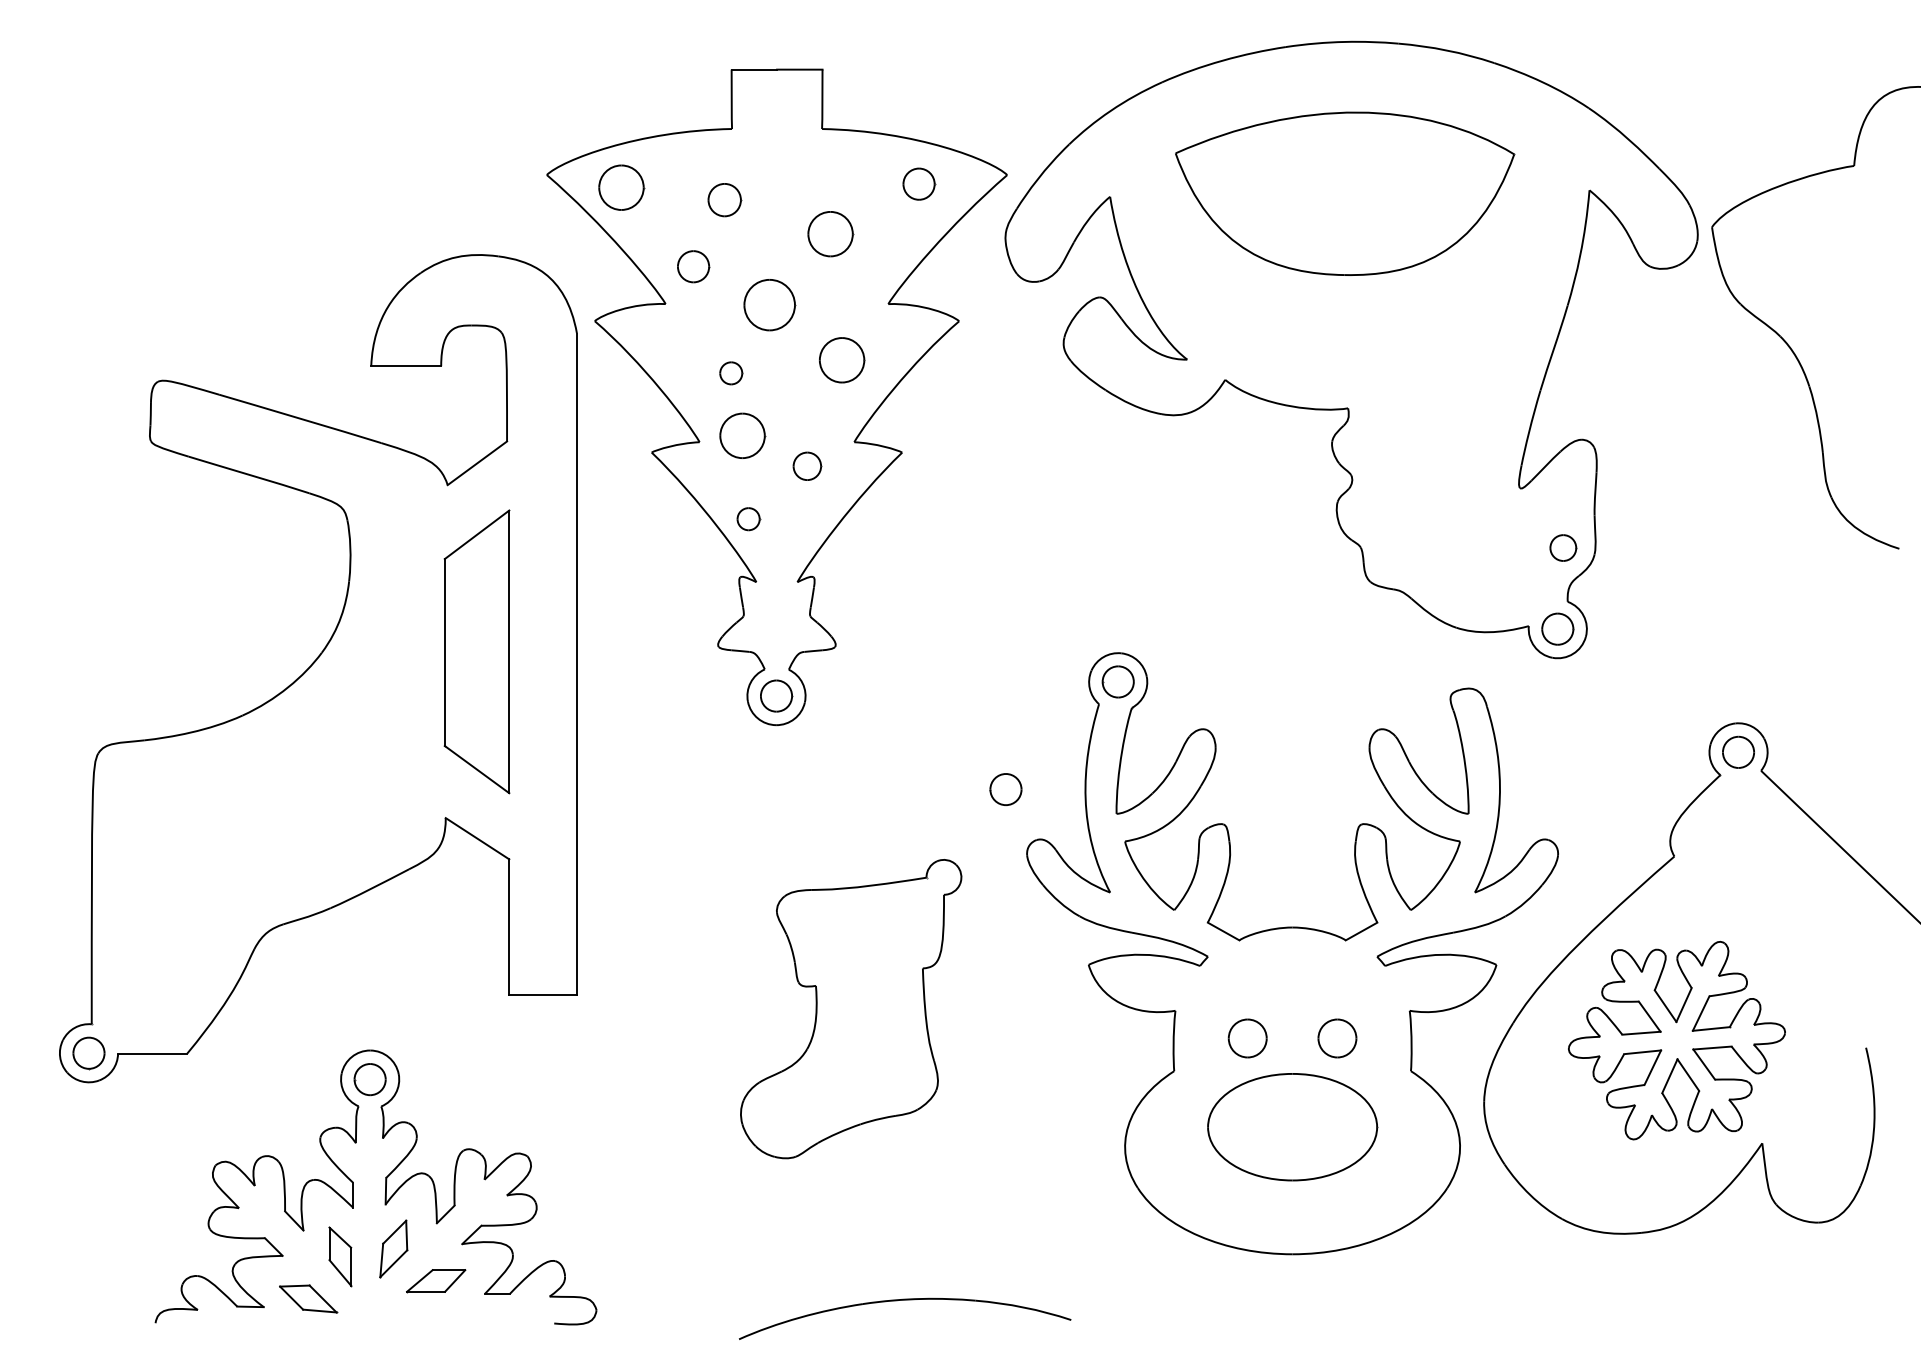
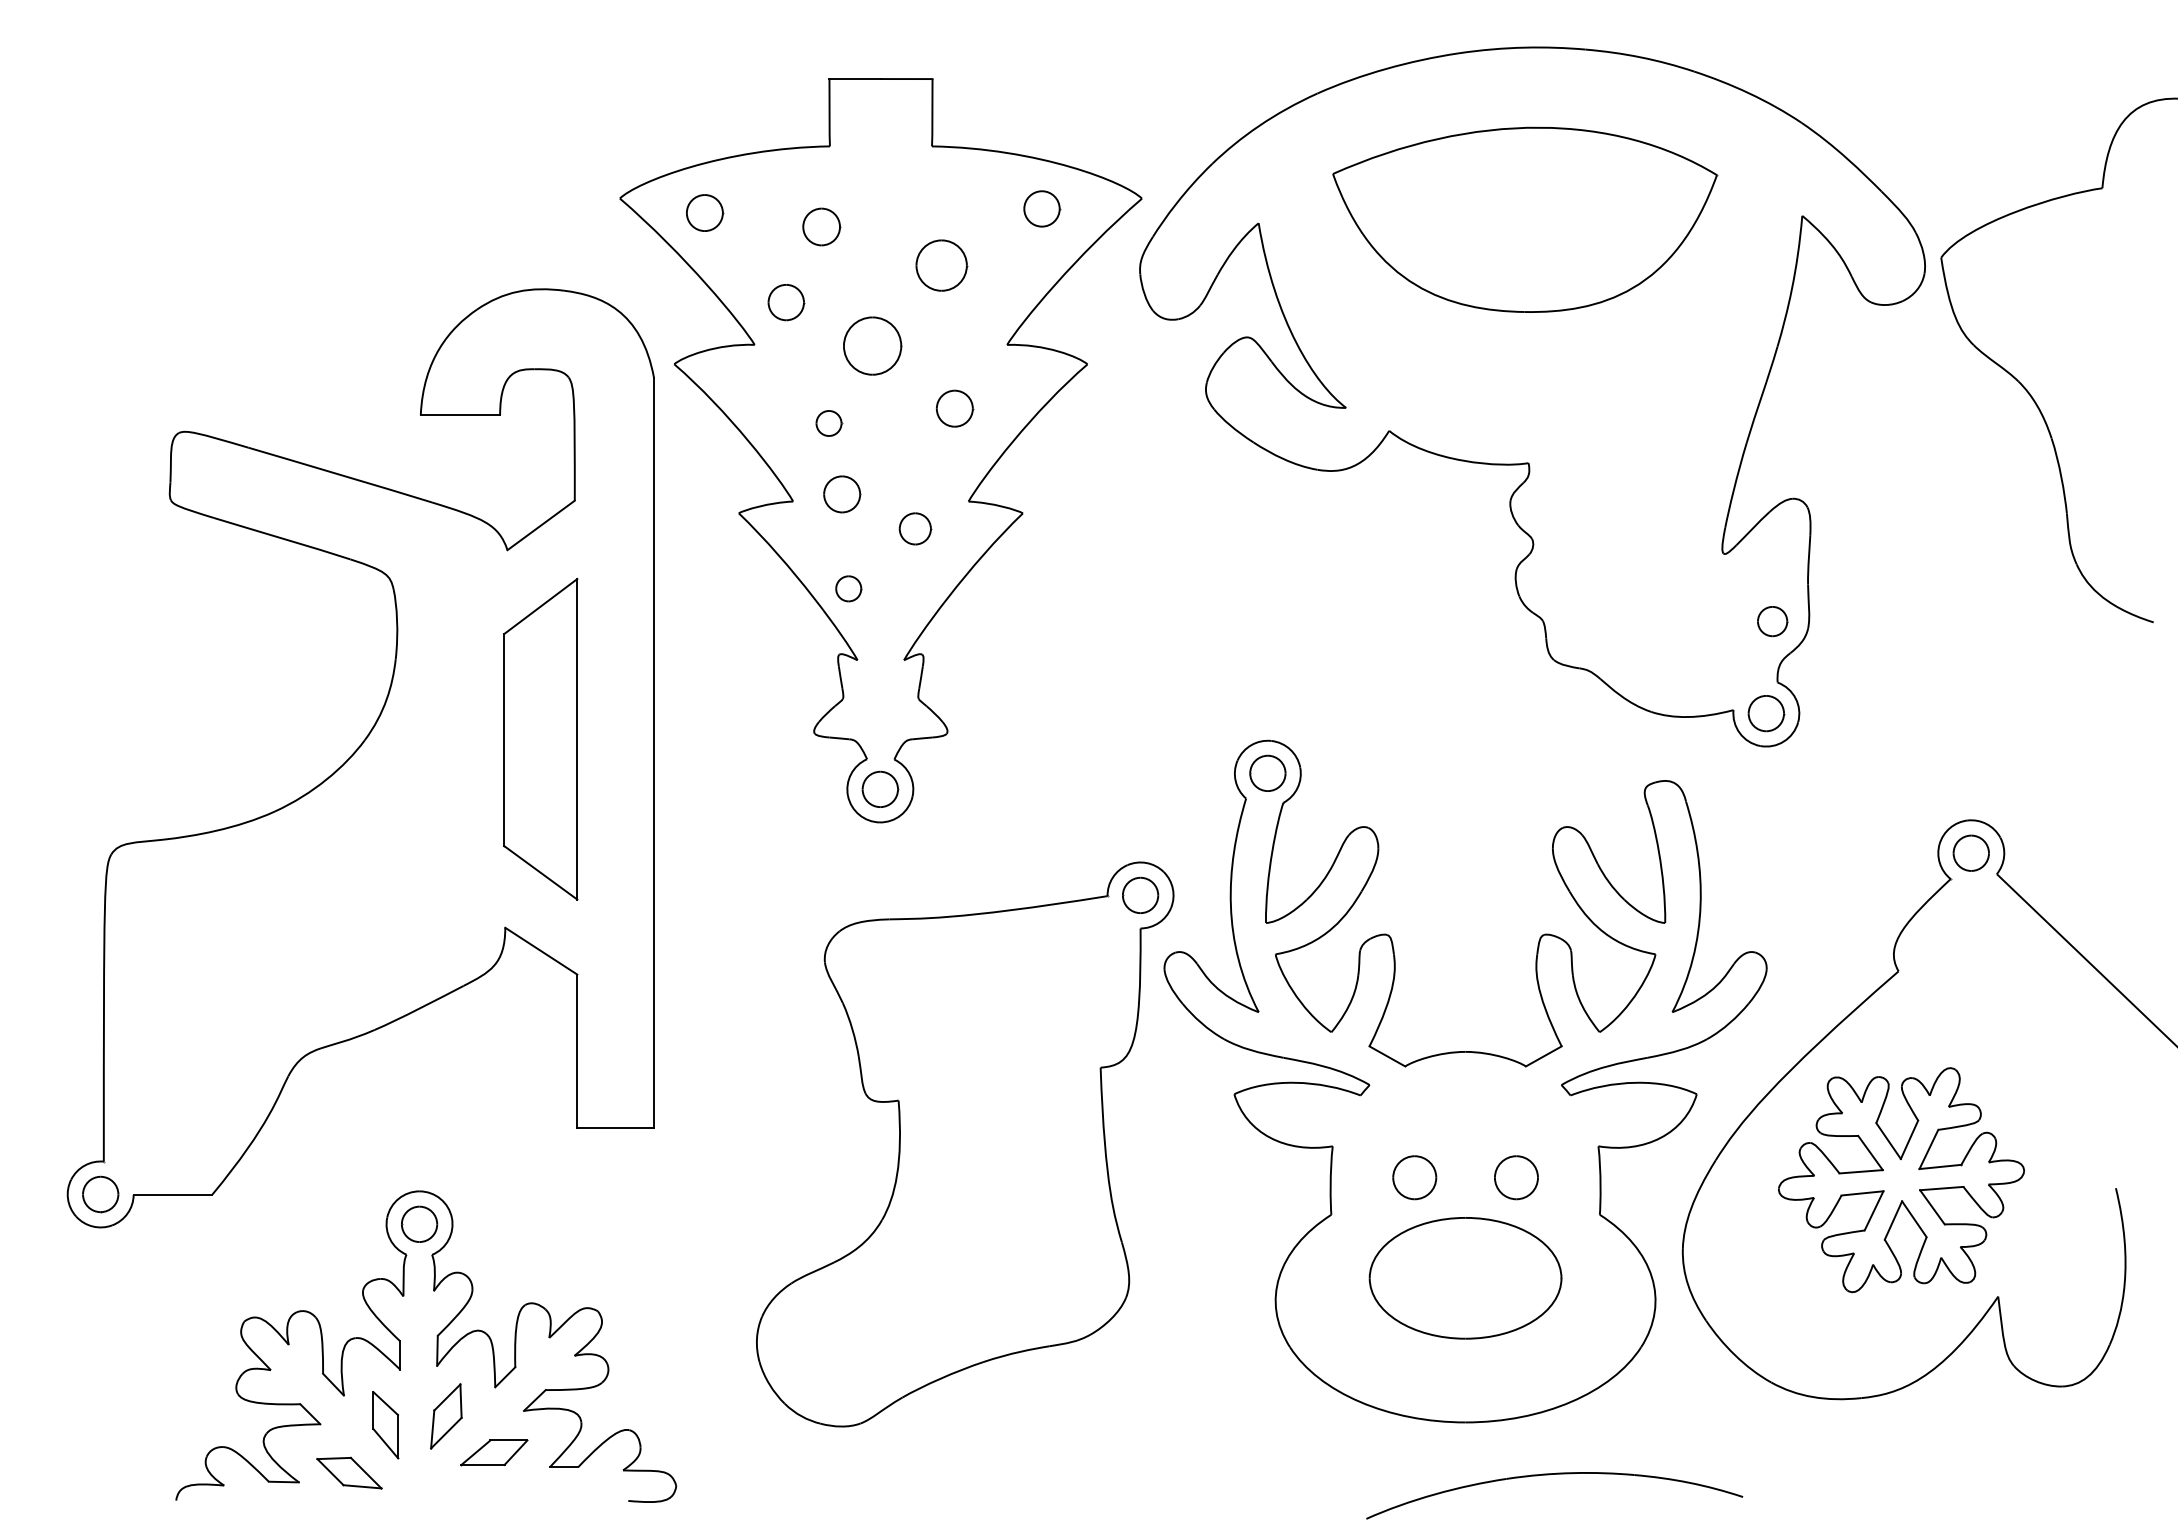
part: (622, 187) -> (705, 212), size x0.71
part: (842, 360) -> (955, 408), size x0.71
part: (743, 435) -> (842, 493), size x0.71
part: (850, 1008) -> (964, 1143), size x1.67
part: (905, 1300) -> (1555, 1474), moved

